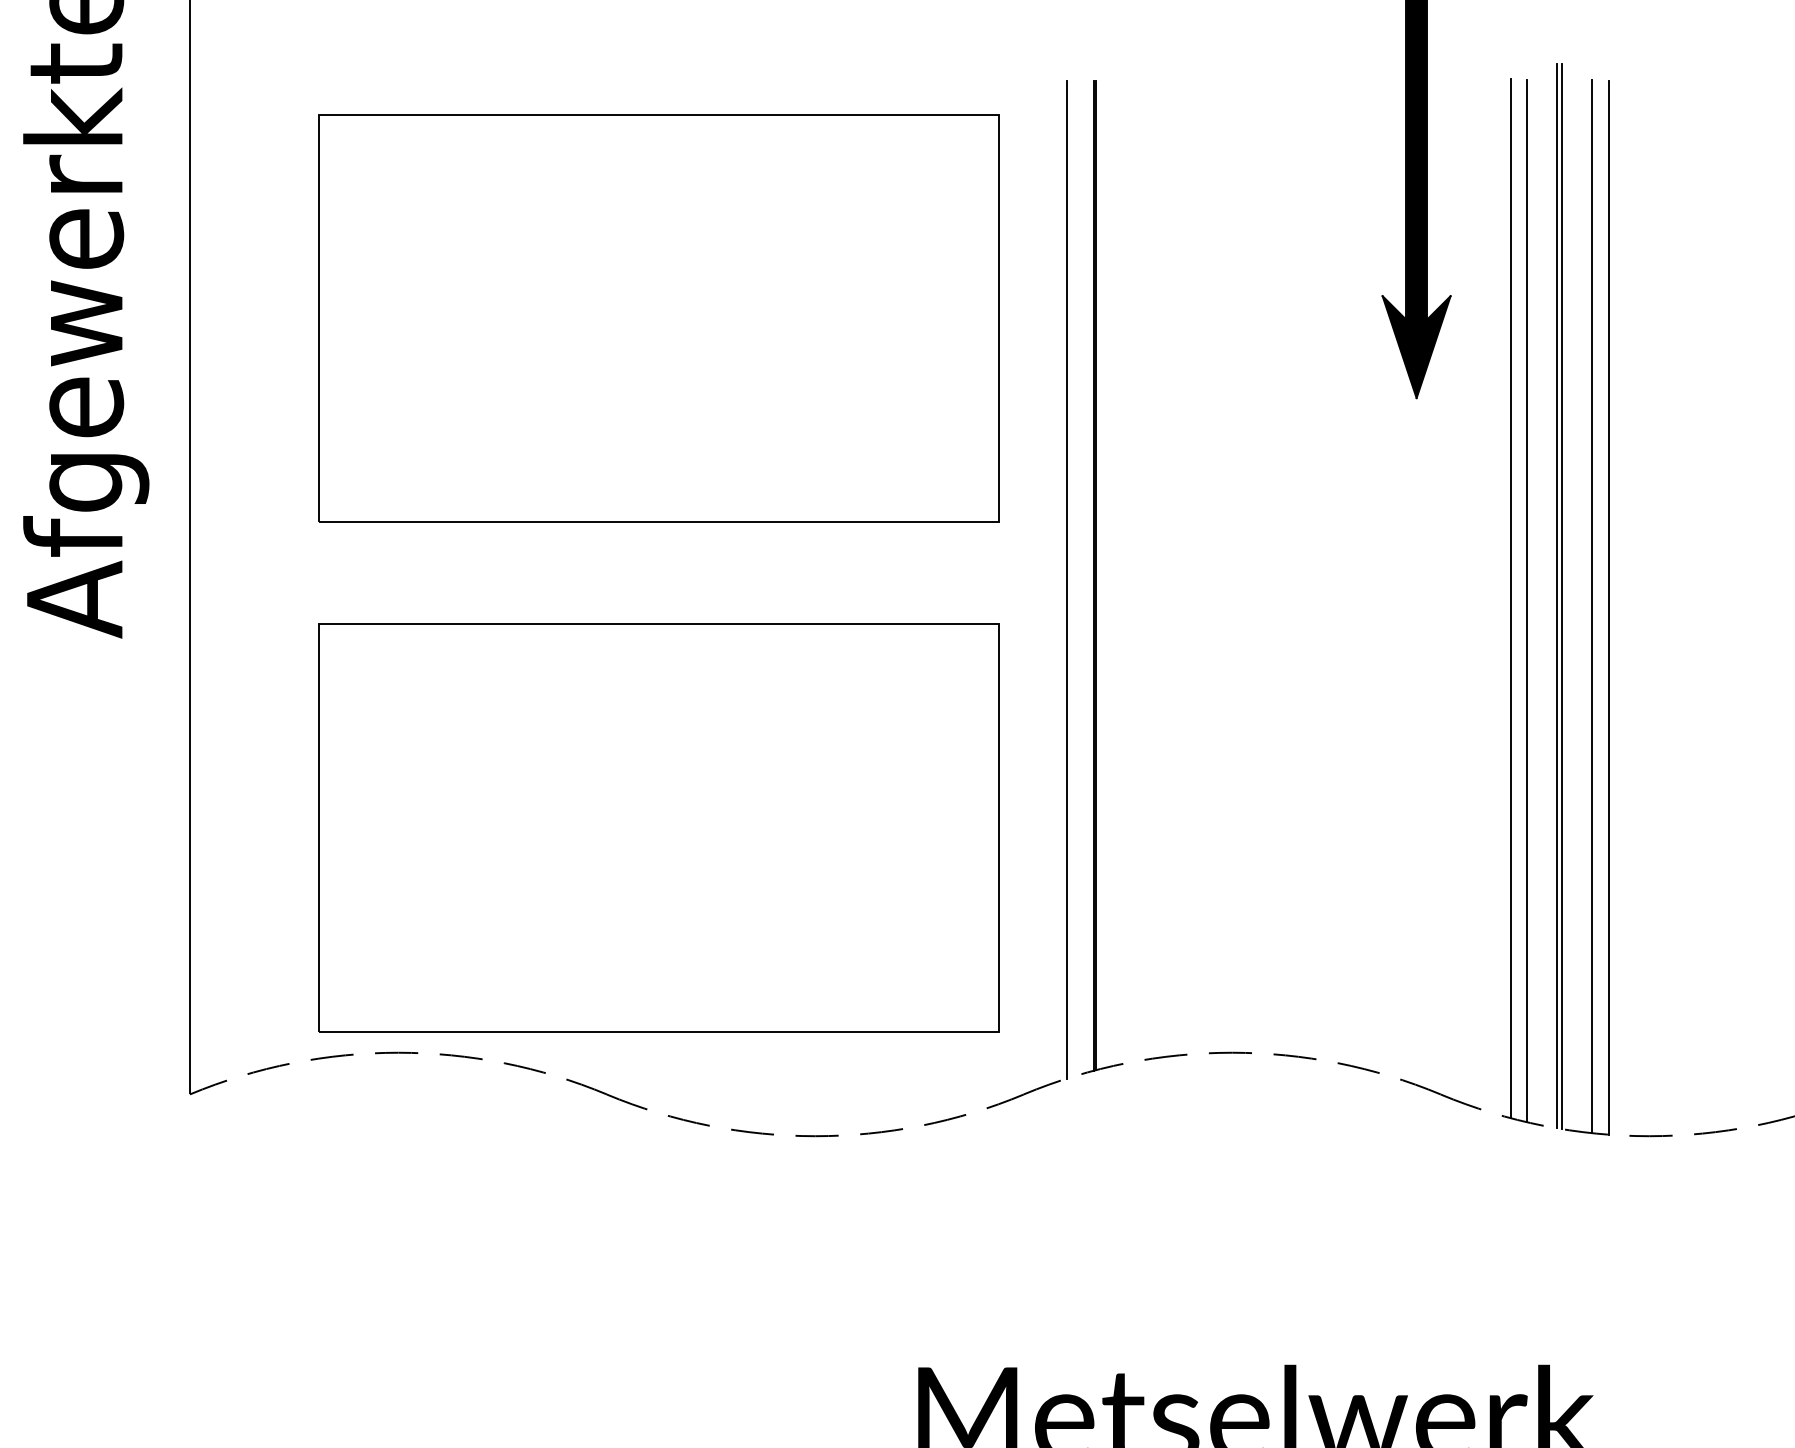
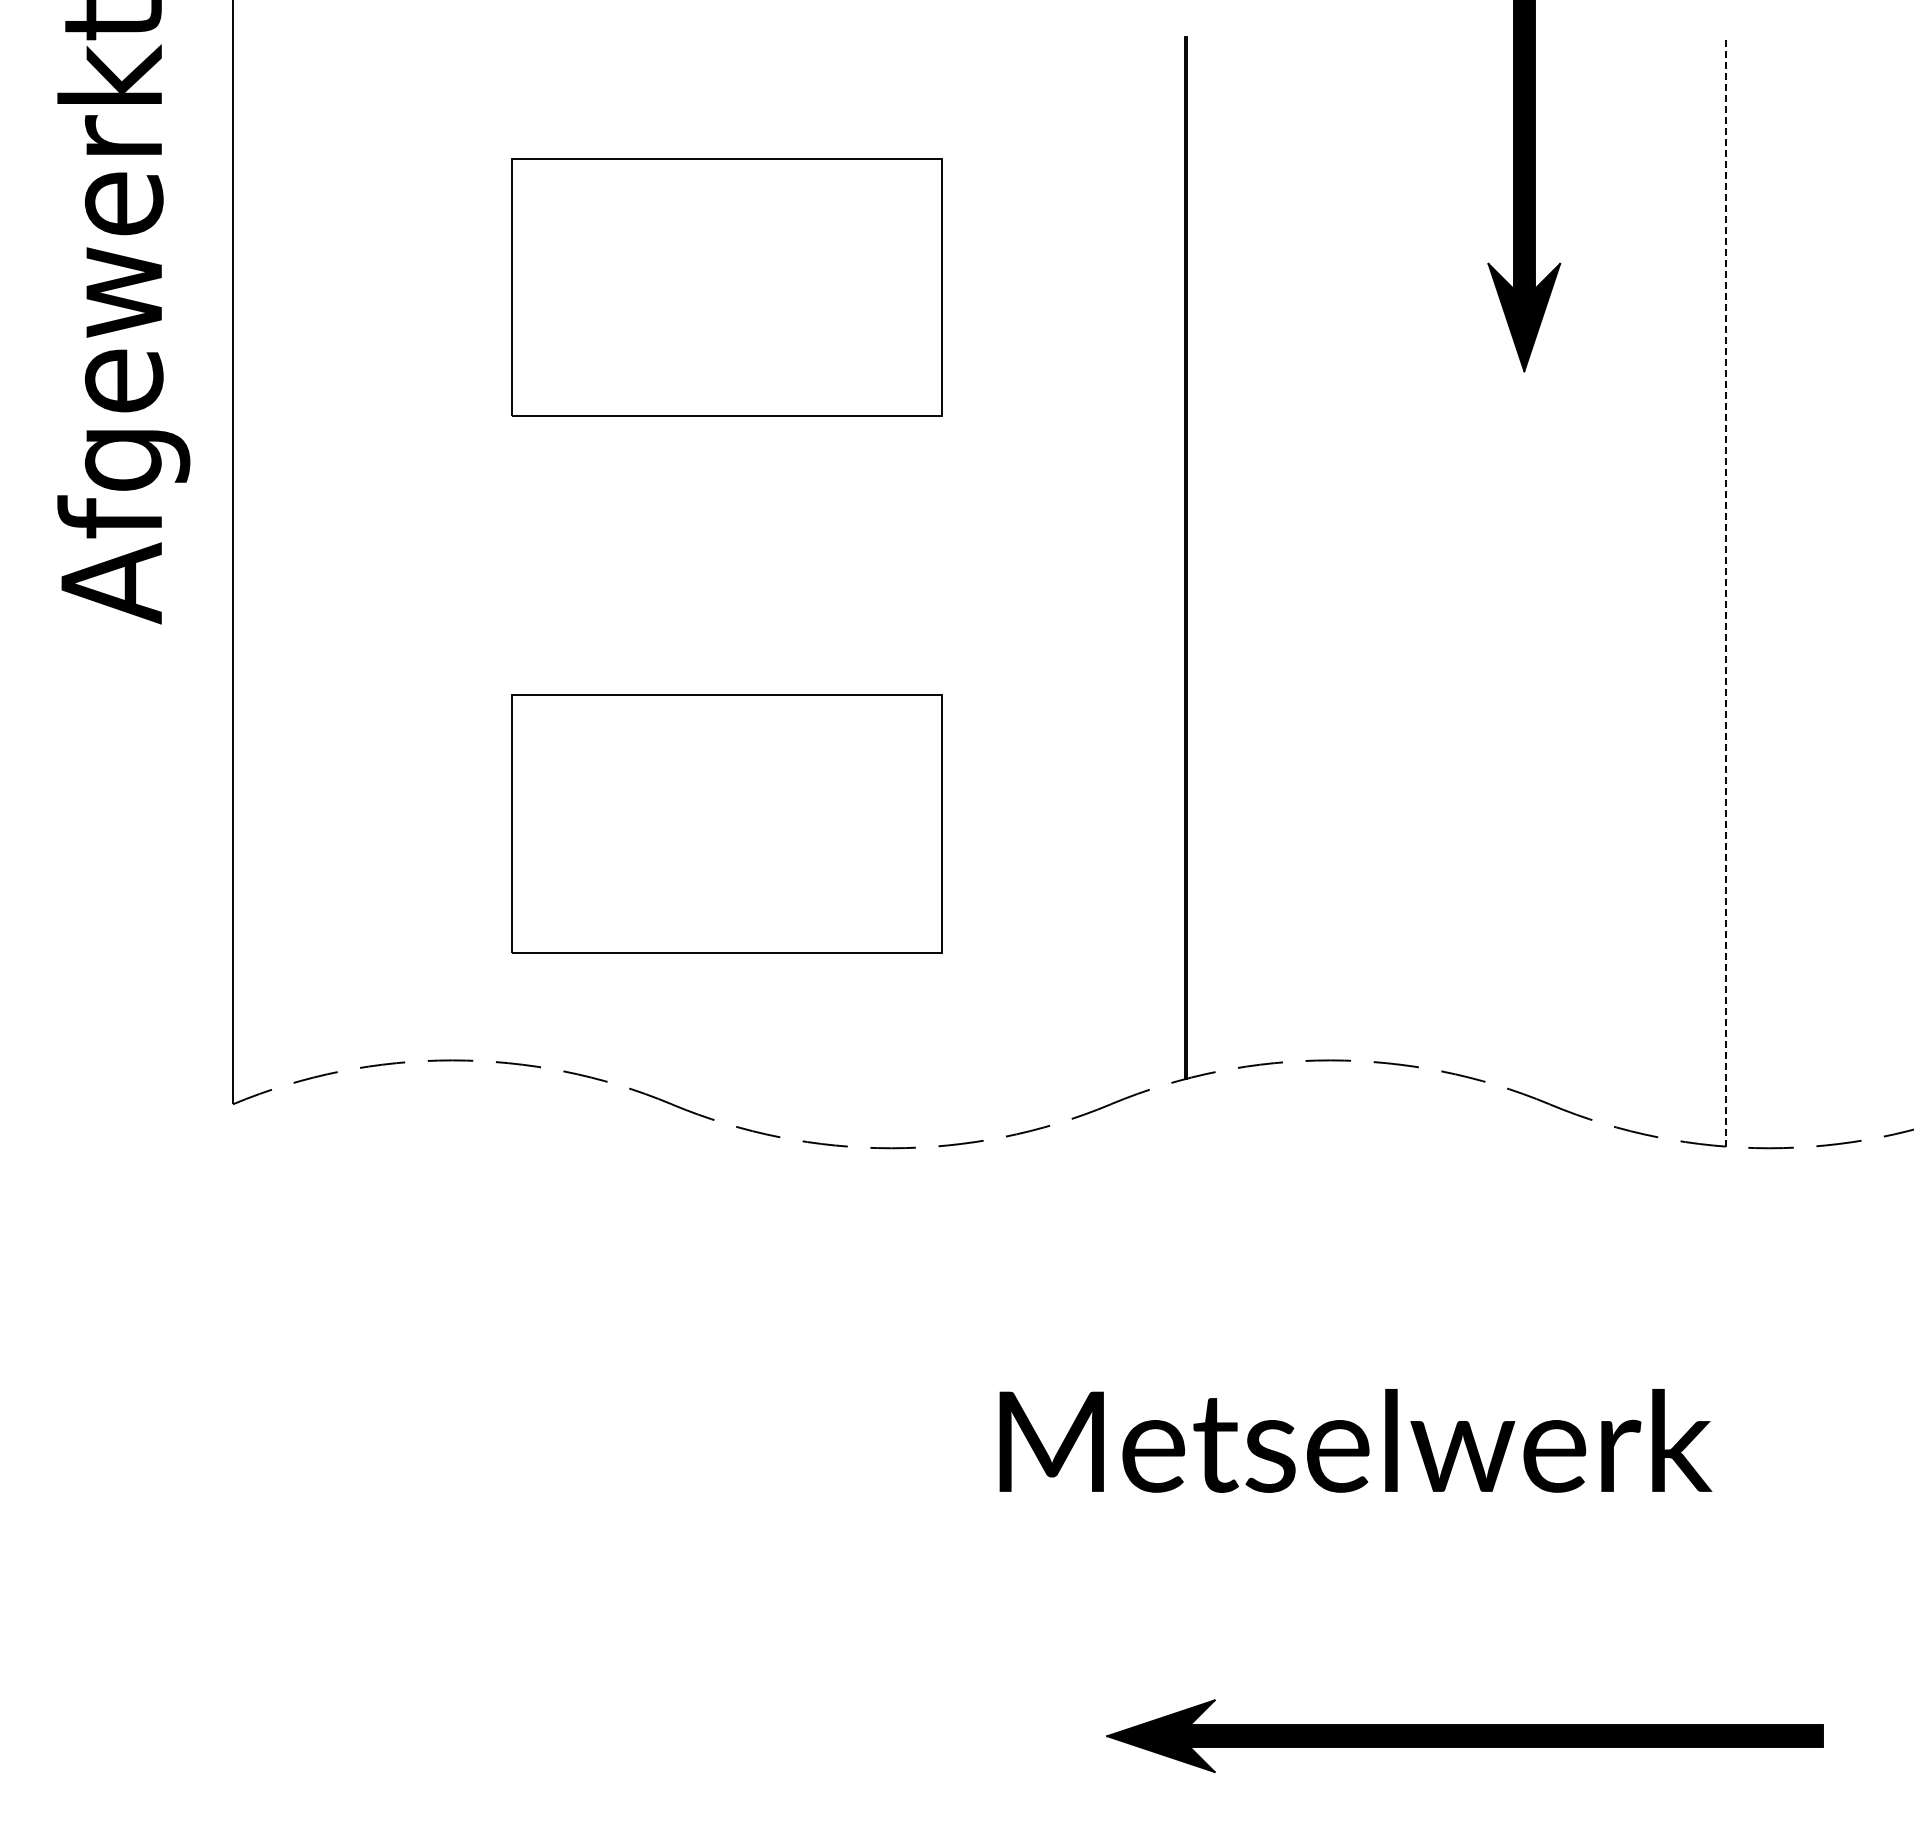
part: (658, 318) -> (726, 287), size x0.6
line: (1067, 579) -> (1156, 562), removed
line: (1557, 595) -> (1672, 579), removed
line: (1562, 595) -> (1677, 579), removed
line: (1510, 598) -> (1623, 582), removed
line: (1526, 600) -> (1640, 584), removed
line: (1592, 606) -> (1709, 590), removed
line: (1608, 607) -> (1726, 591), solid -> dashed
part: (658, 827) -> (726, 823), size x0.6

